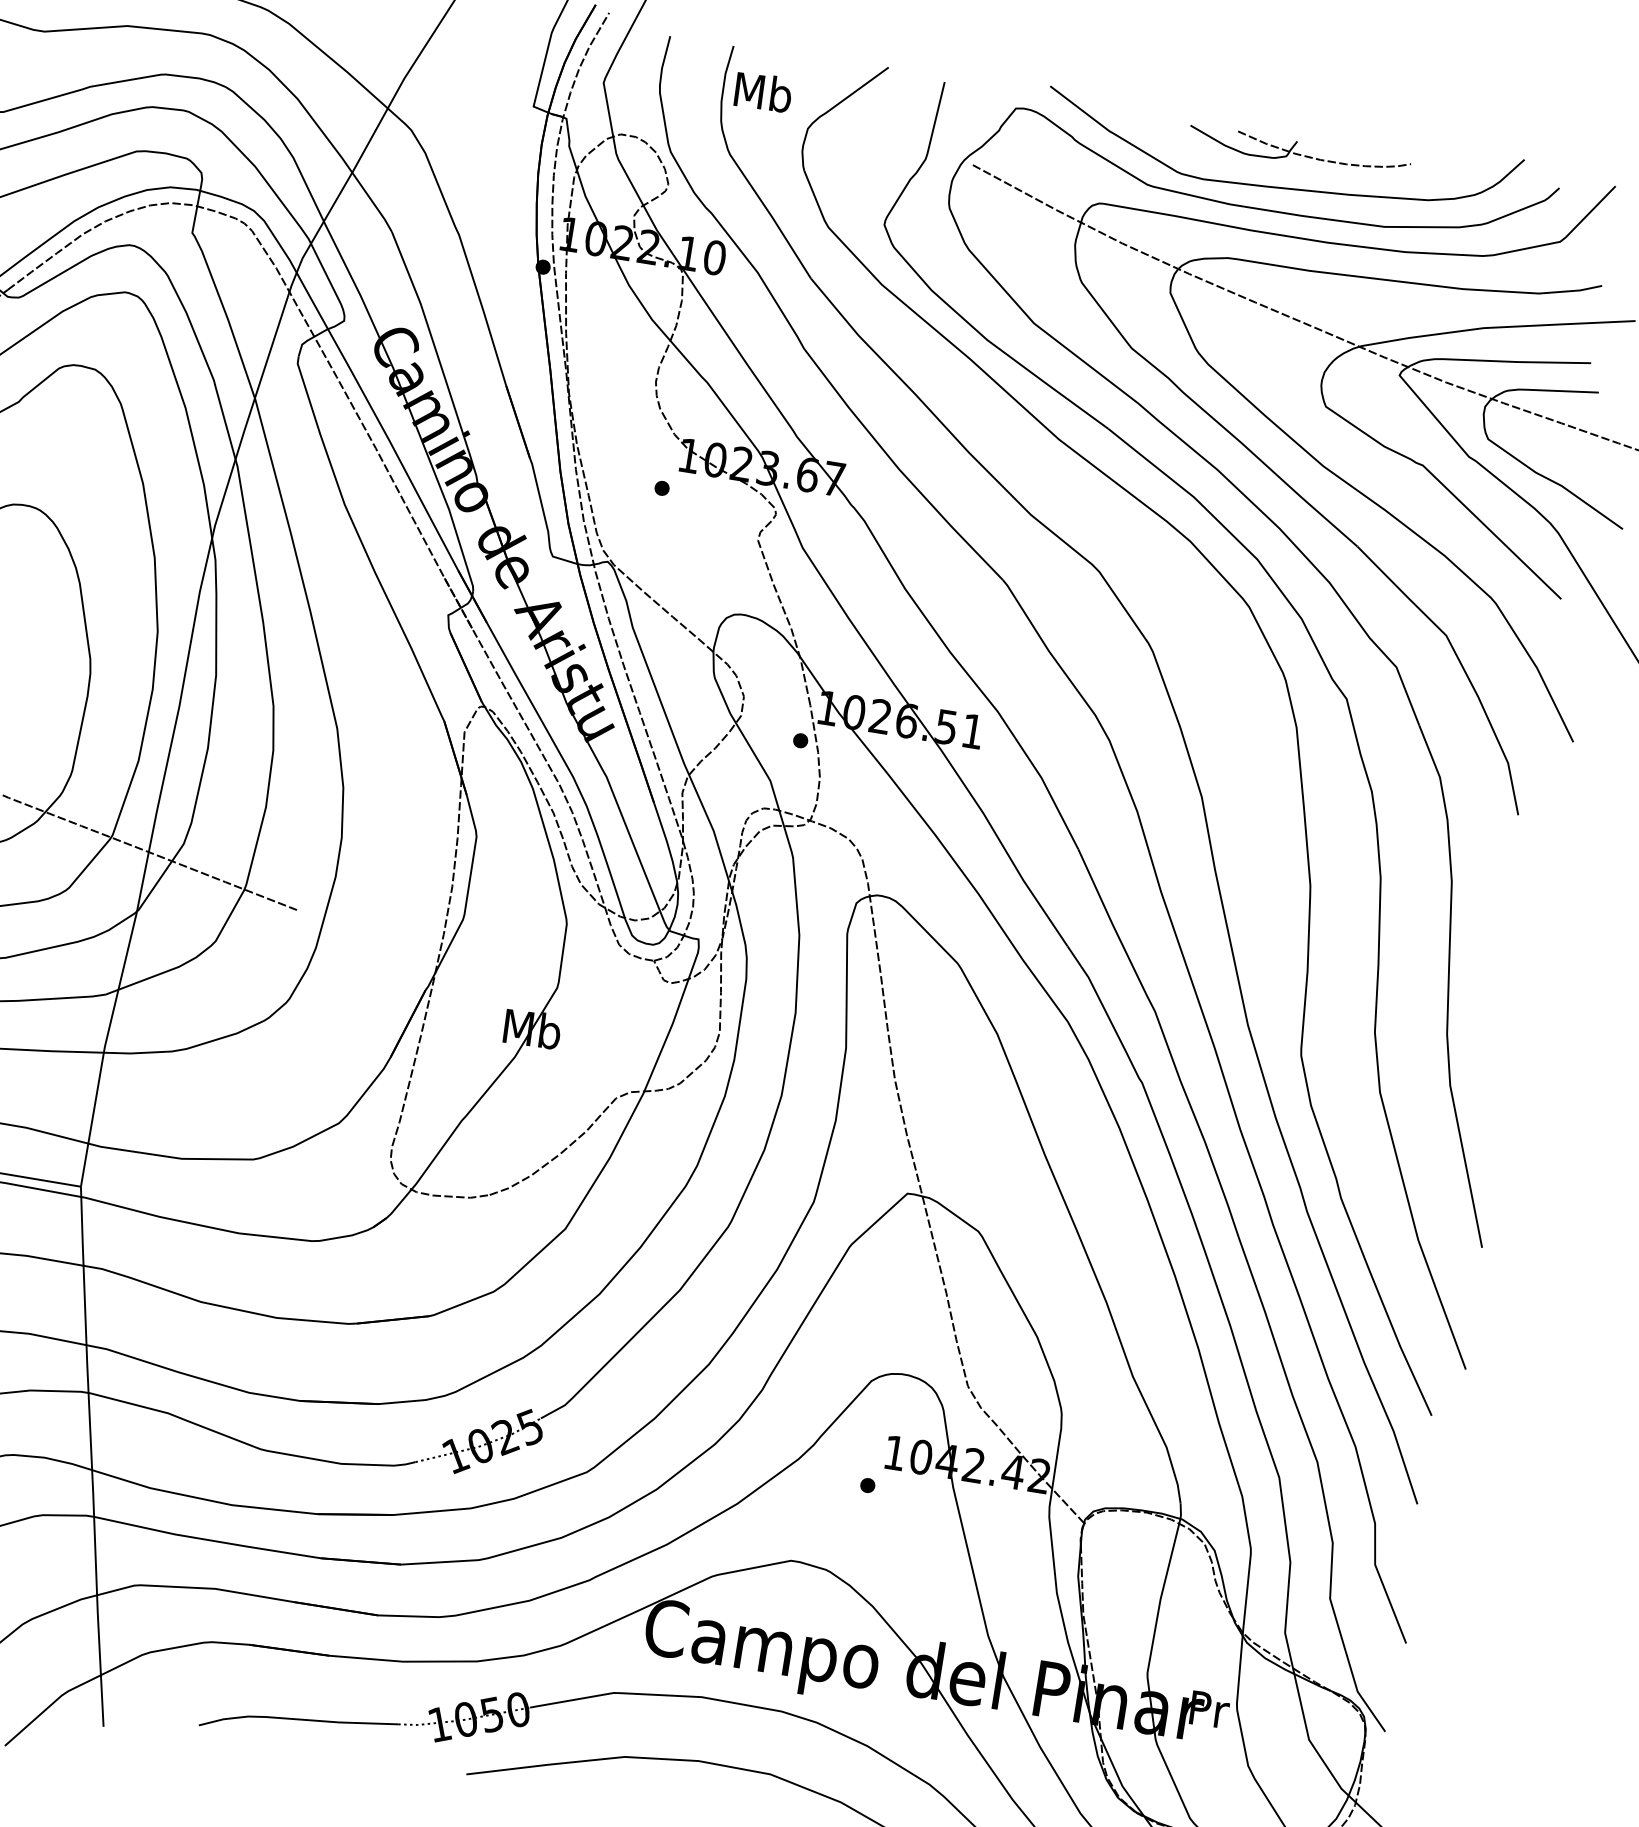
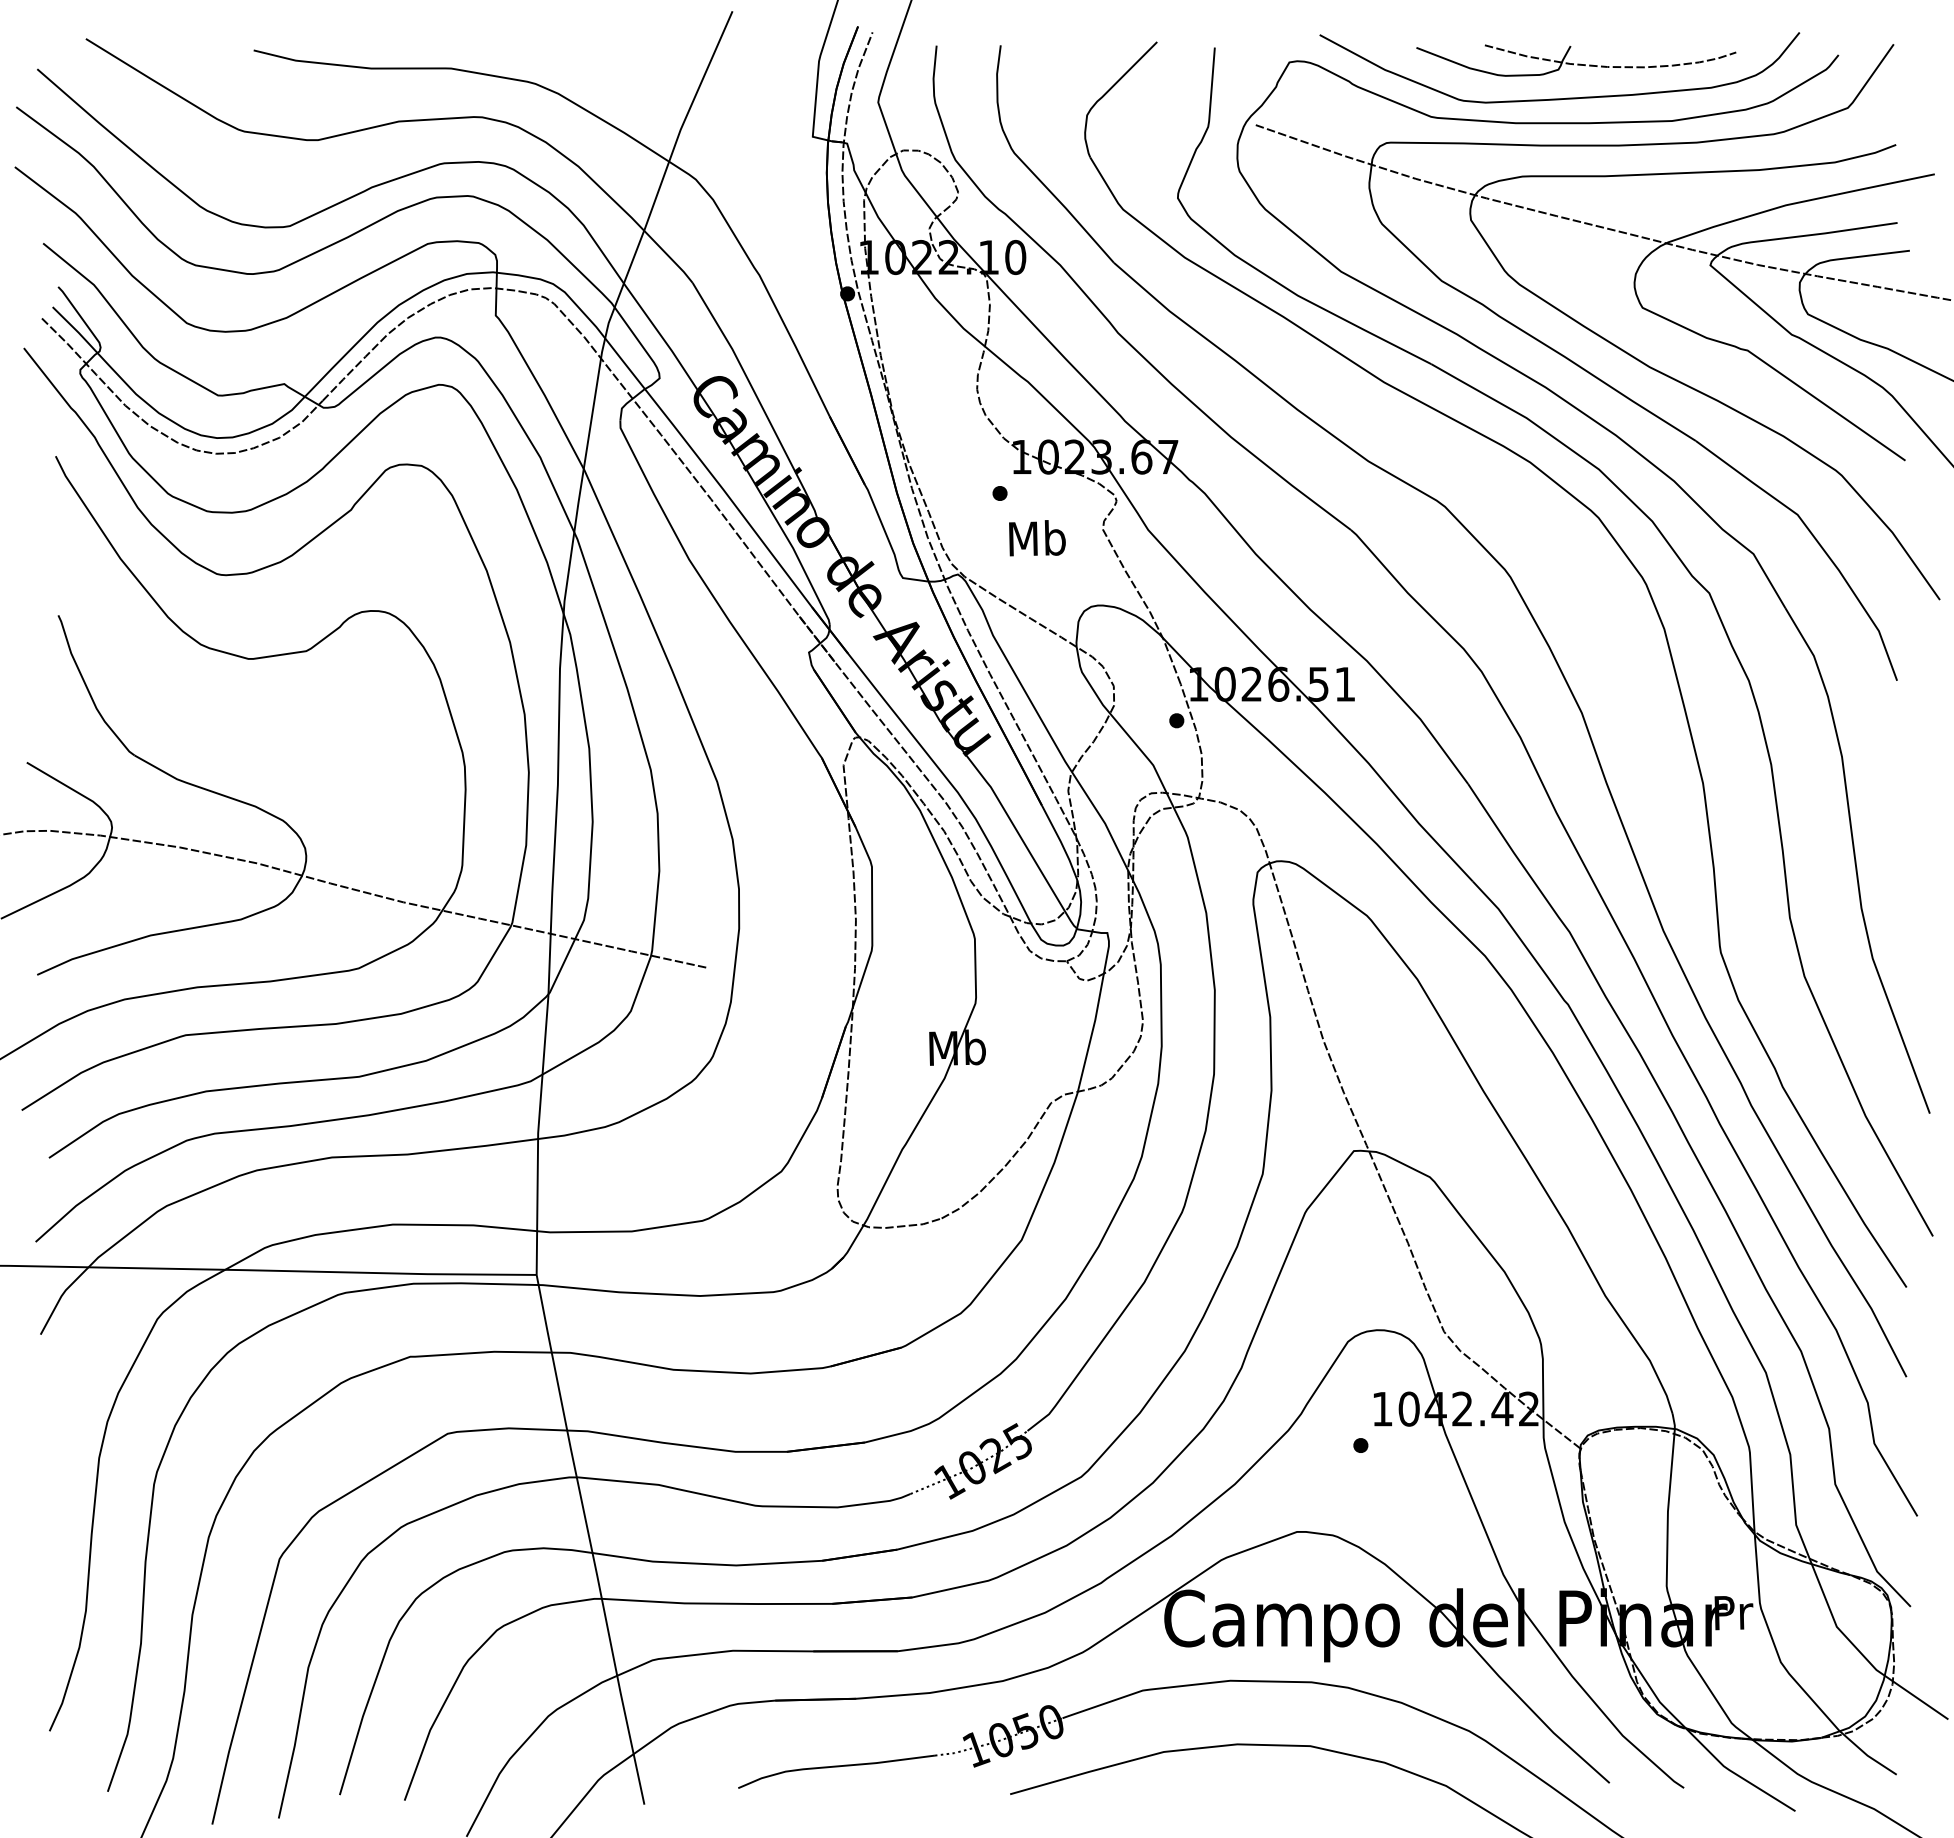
text: (763, 92) -> (1037, 538), moved
part: (1299, 152) -> (1576, 60), size x1.43

